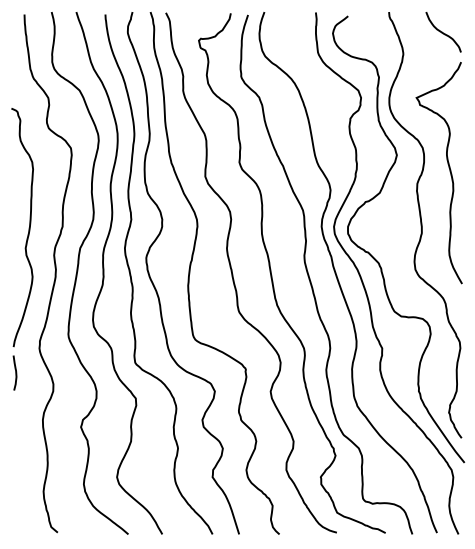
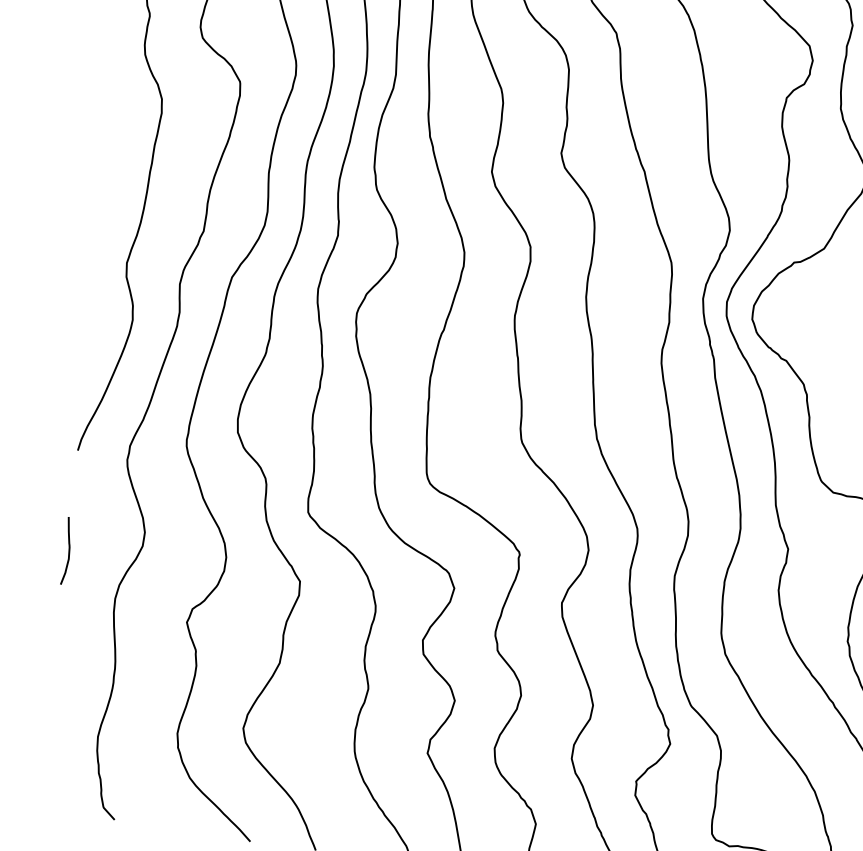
curve: (15, 372) -> (68, 550), moved

